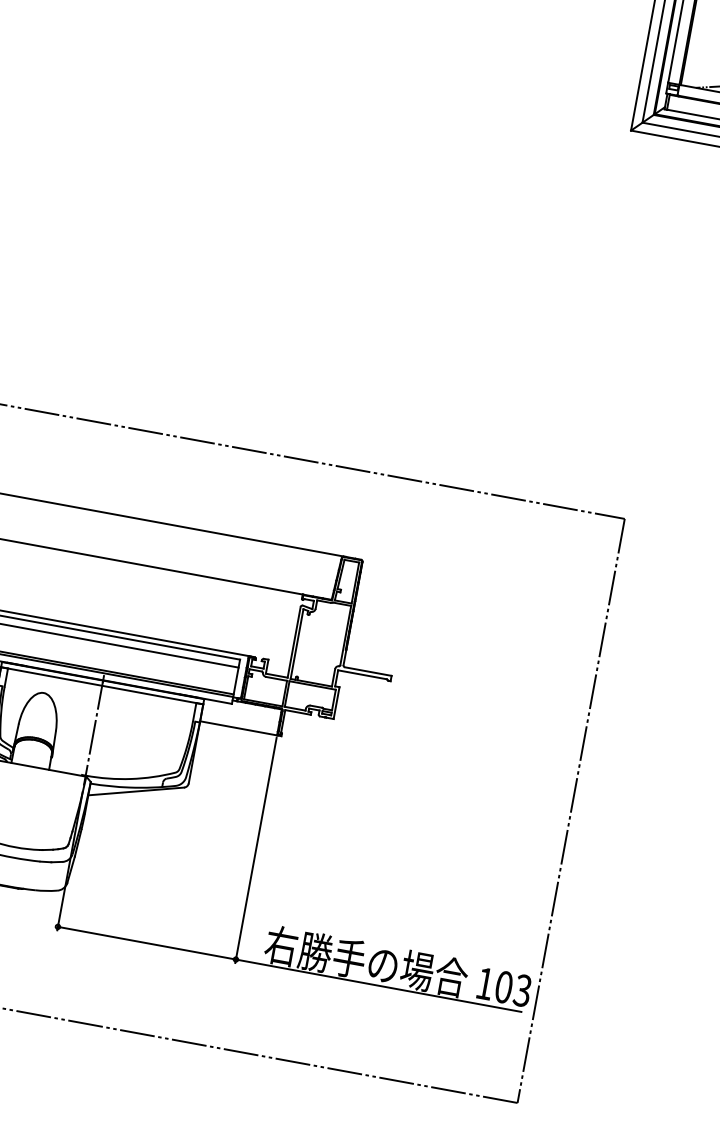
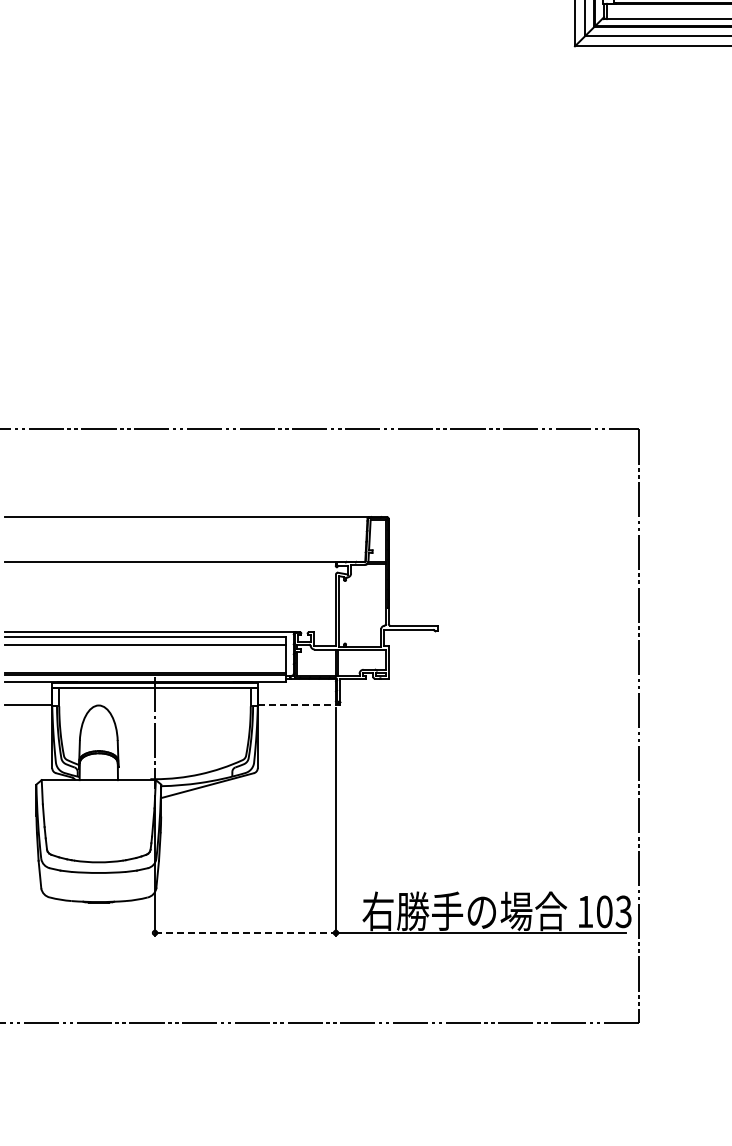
line: (239, 728) -> (297, 705), solid -> dashed
line: (148, 942) -> (246, 932), solid -> dashed

